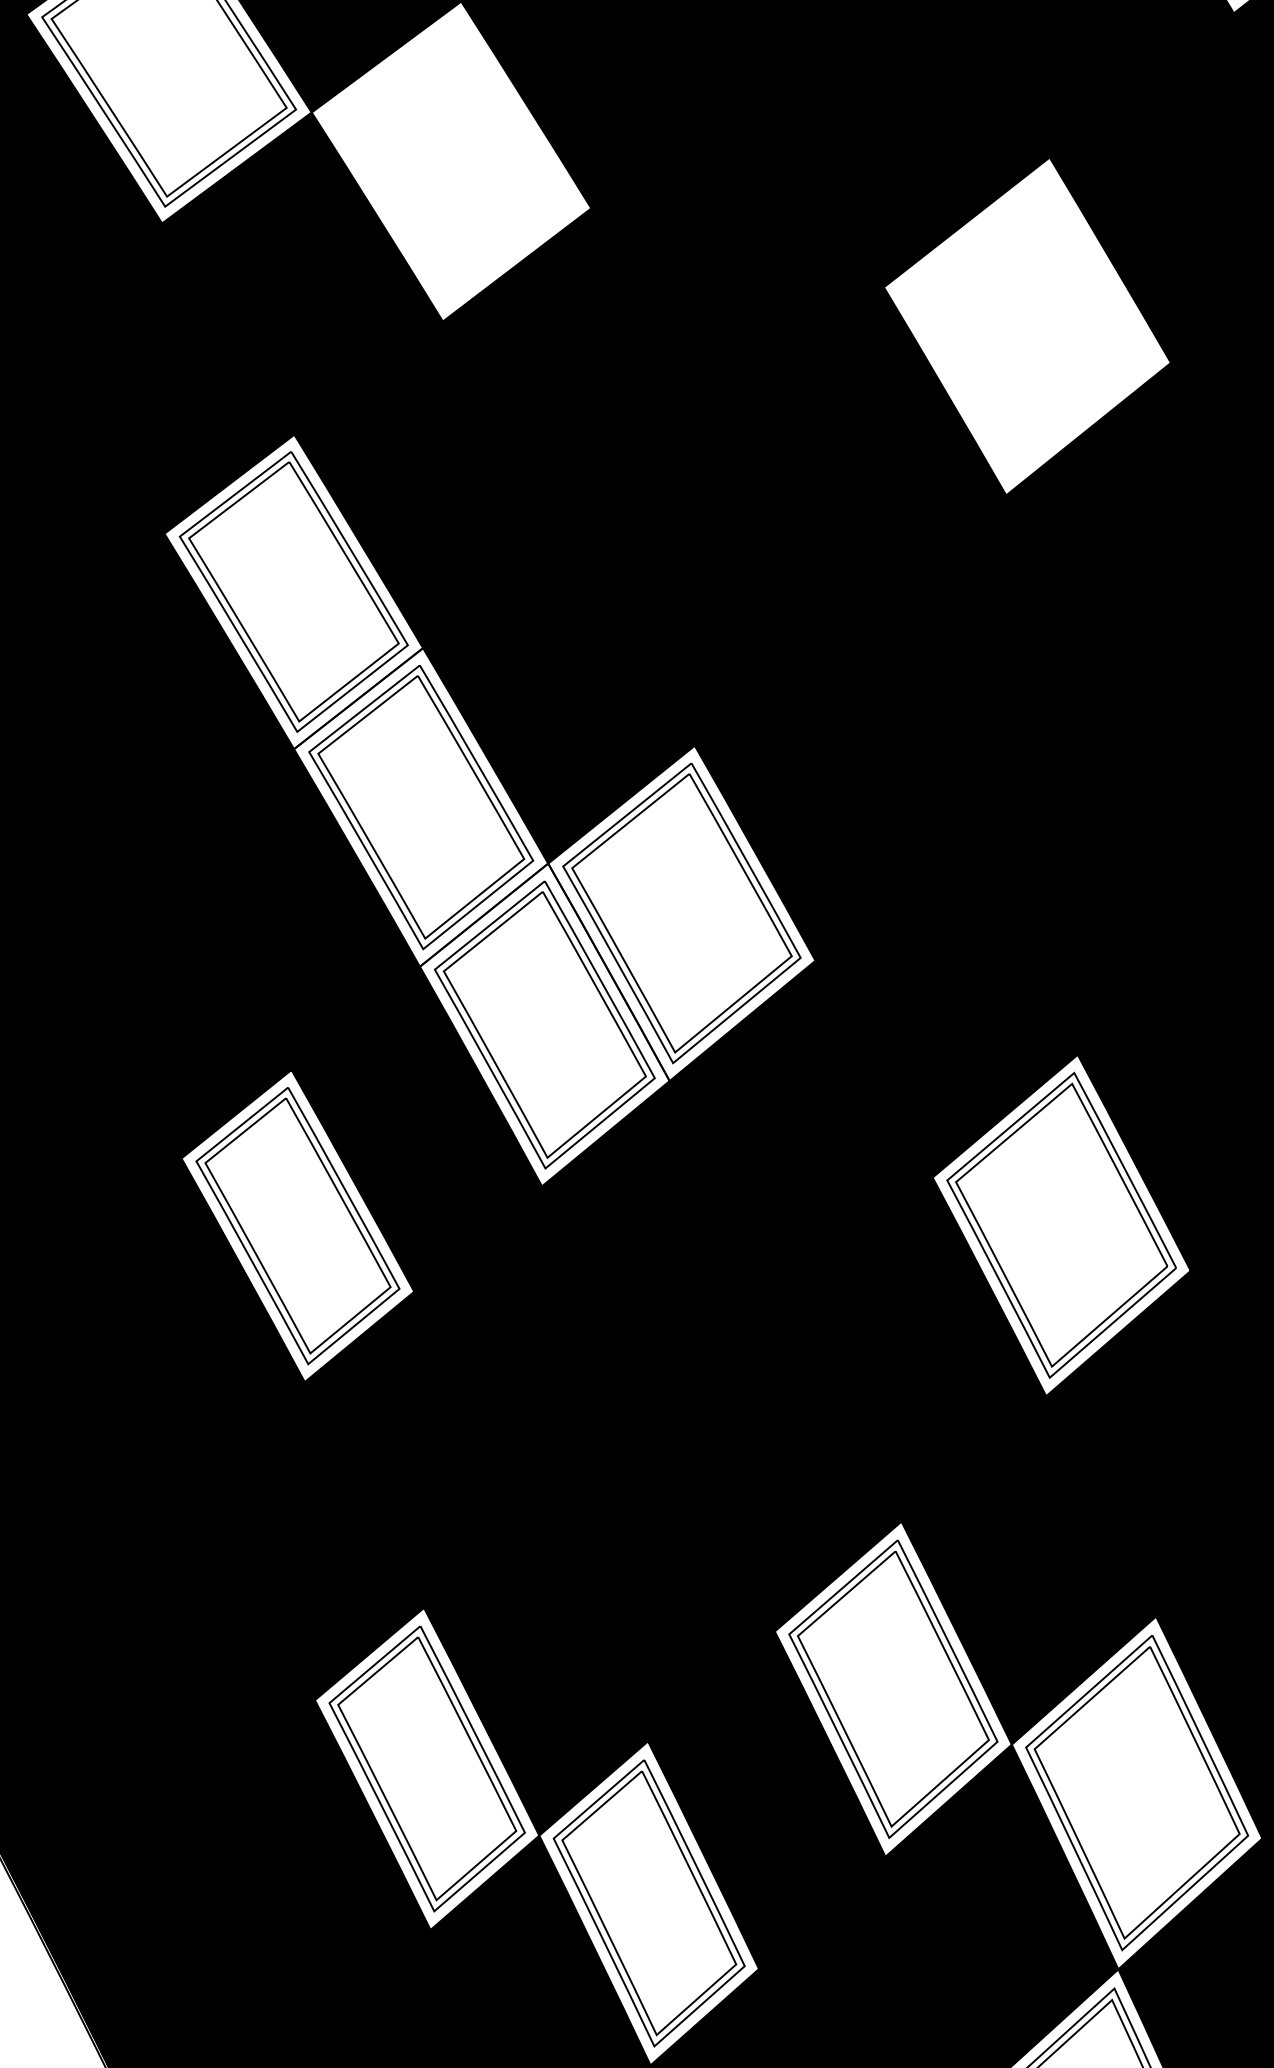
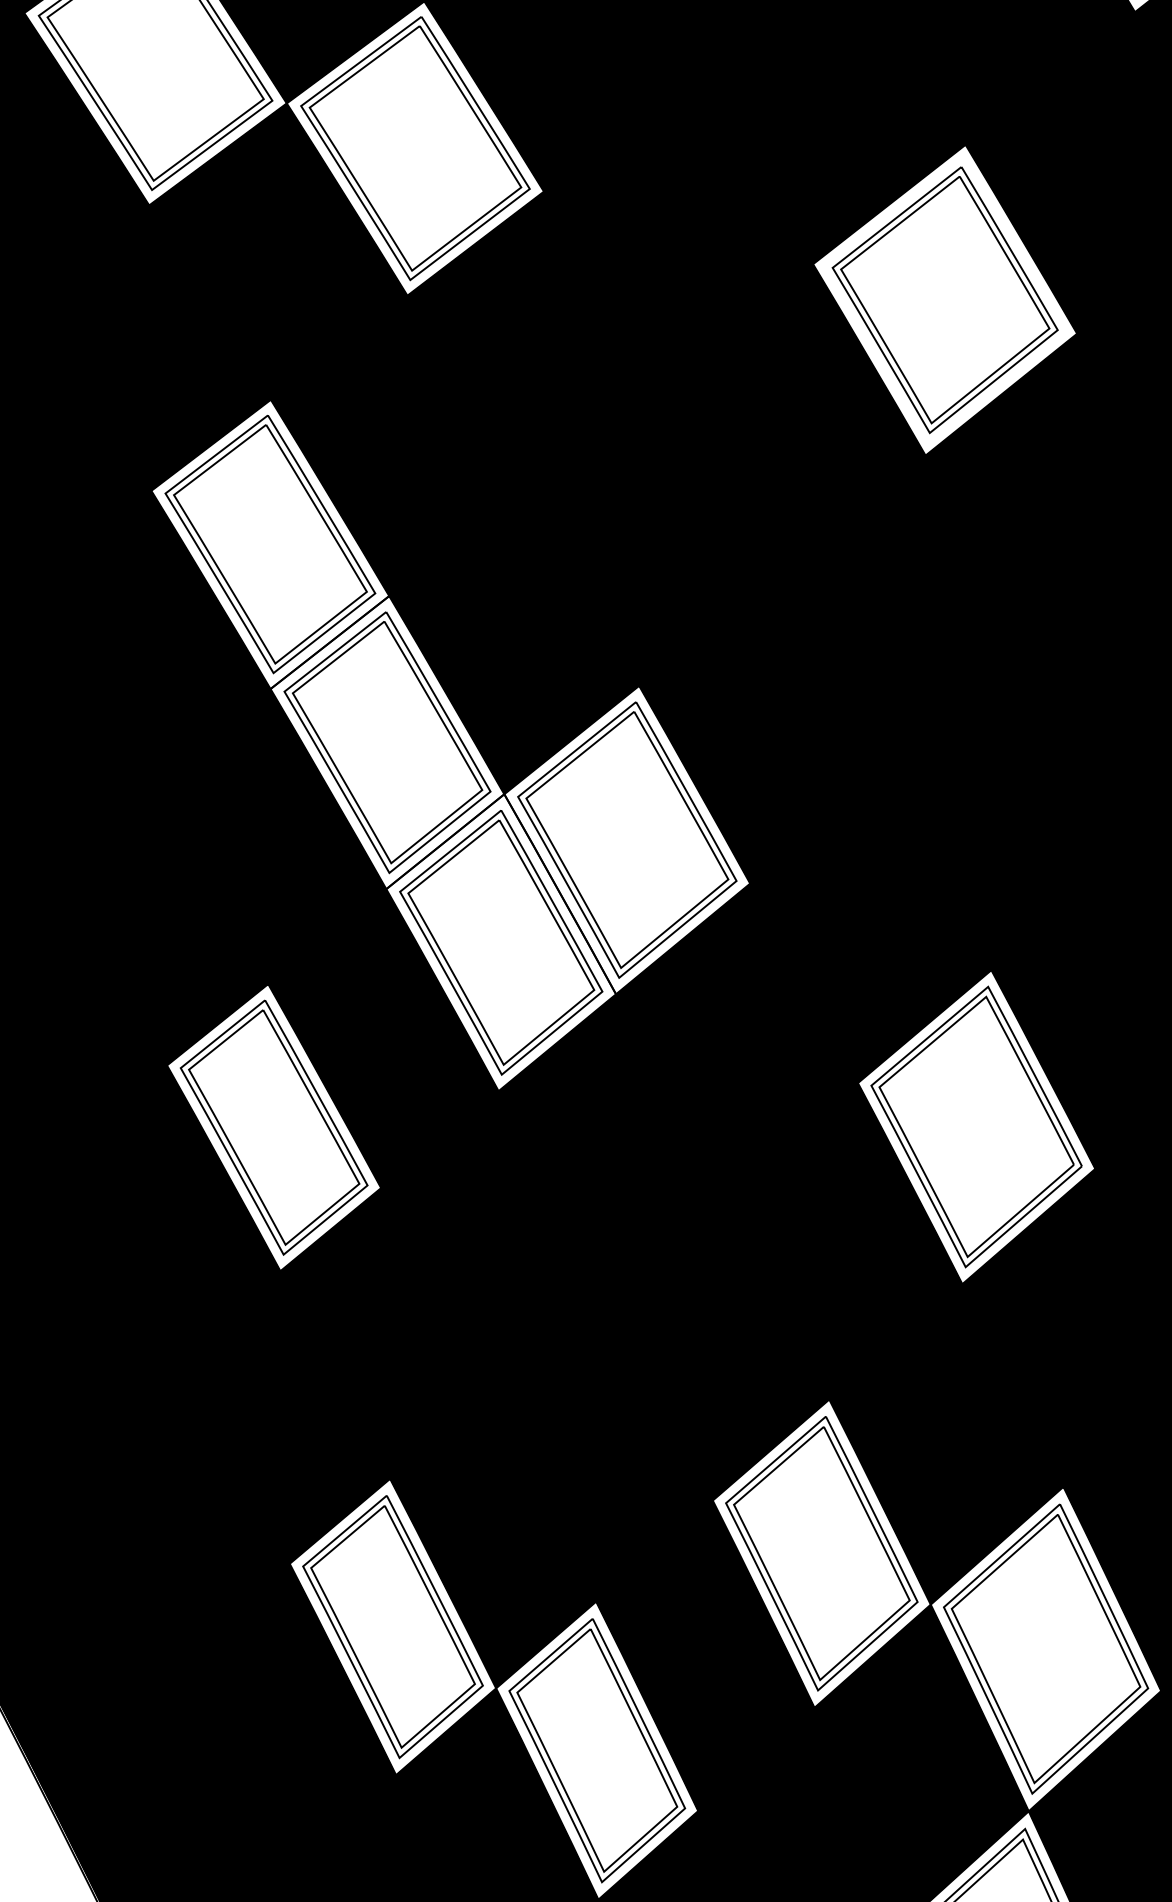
part: (451, 161) -> (415, 148), added
part: (1027, 326) -> (945, 300), added

